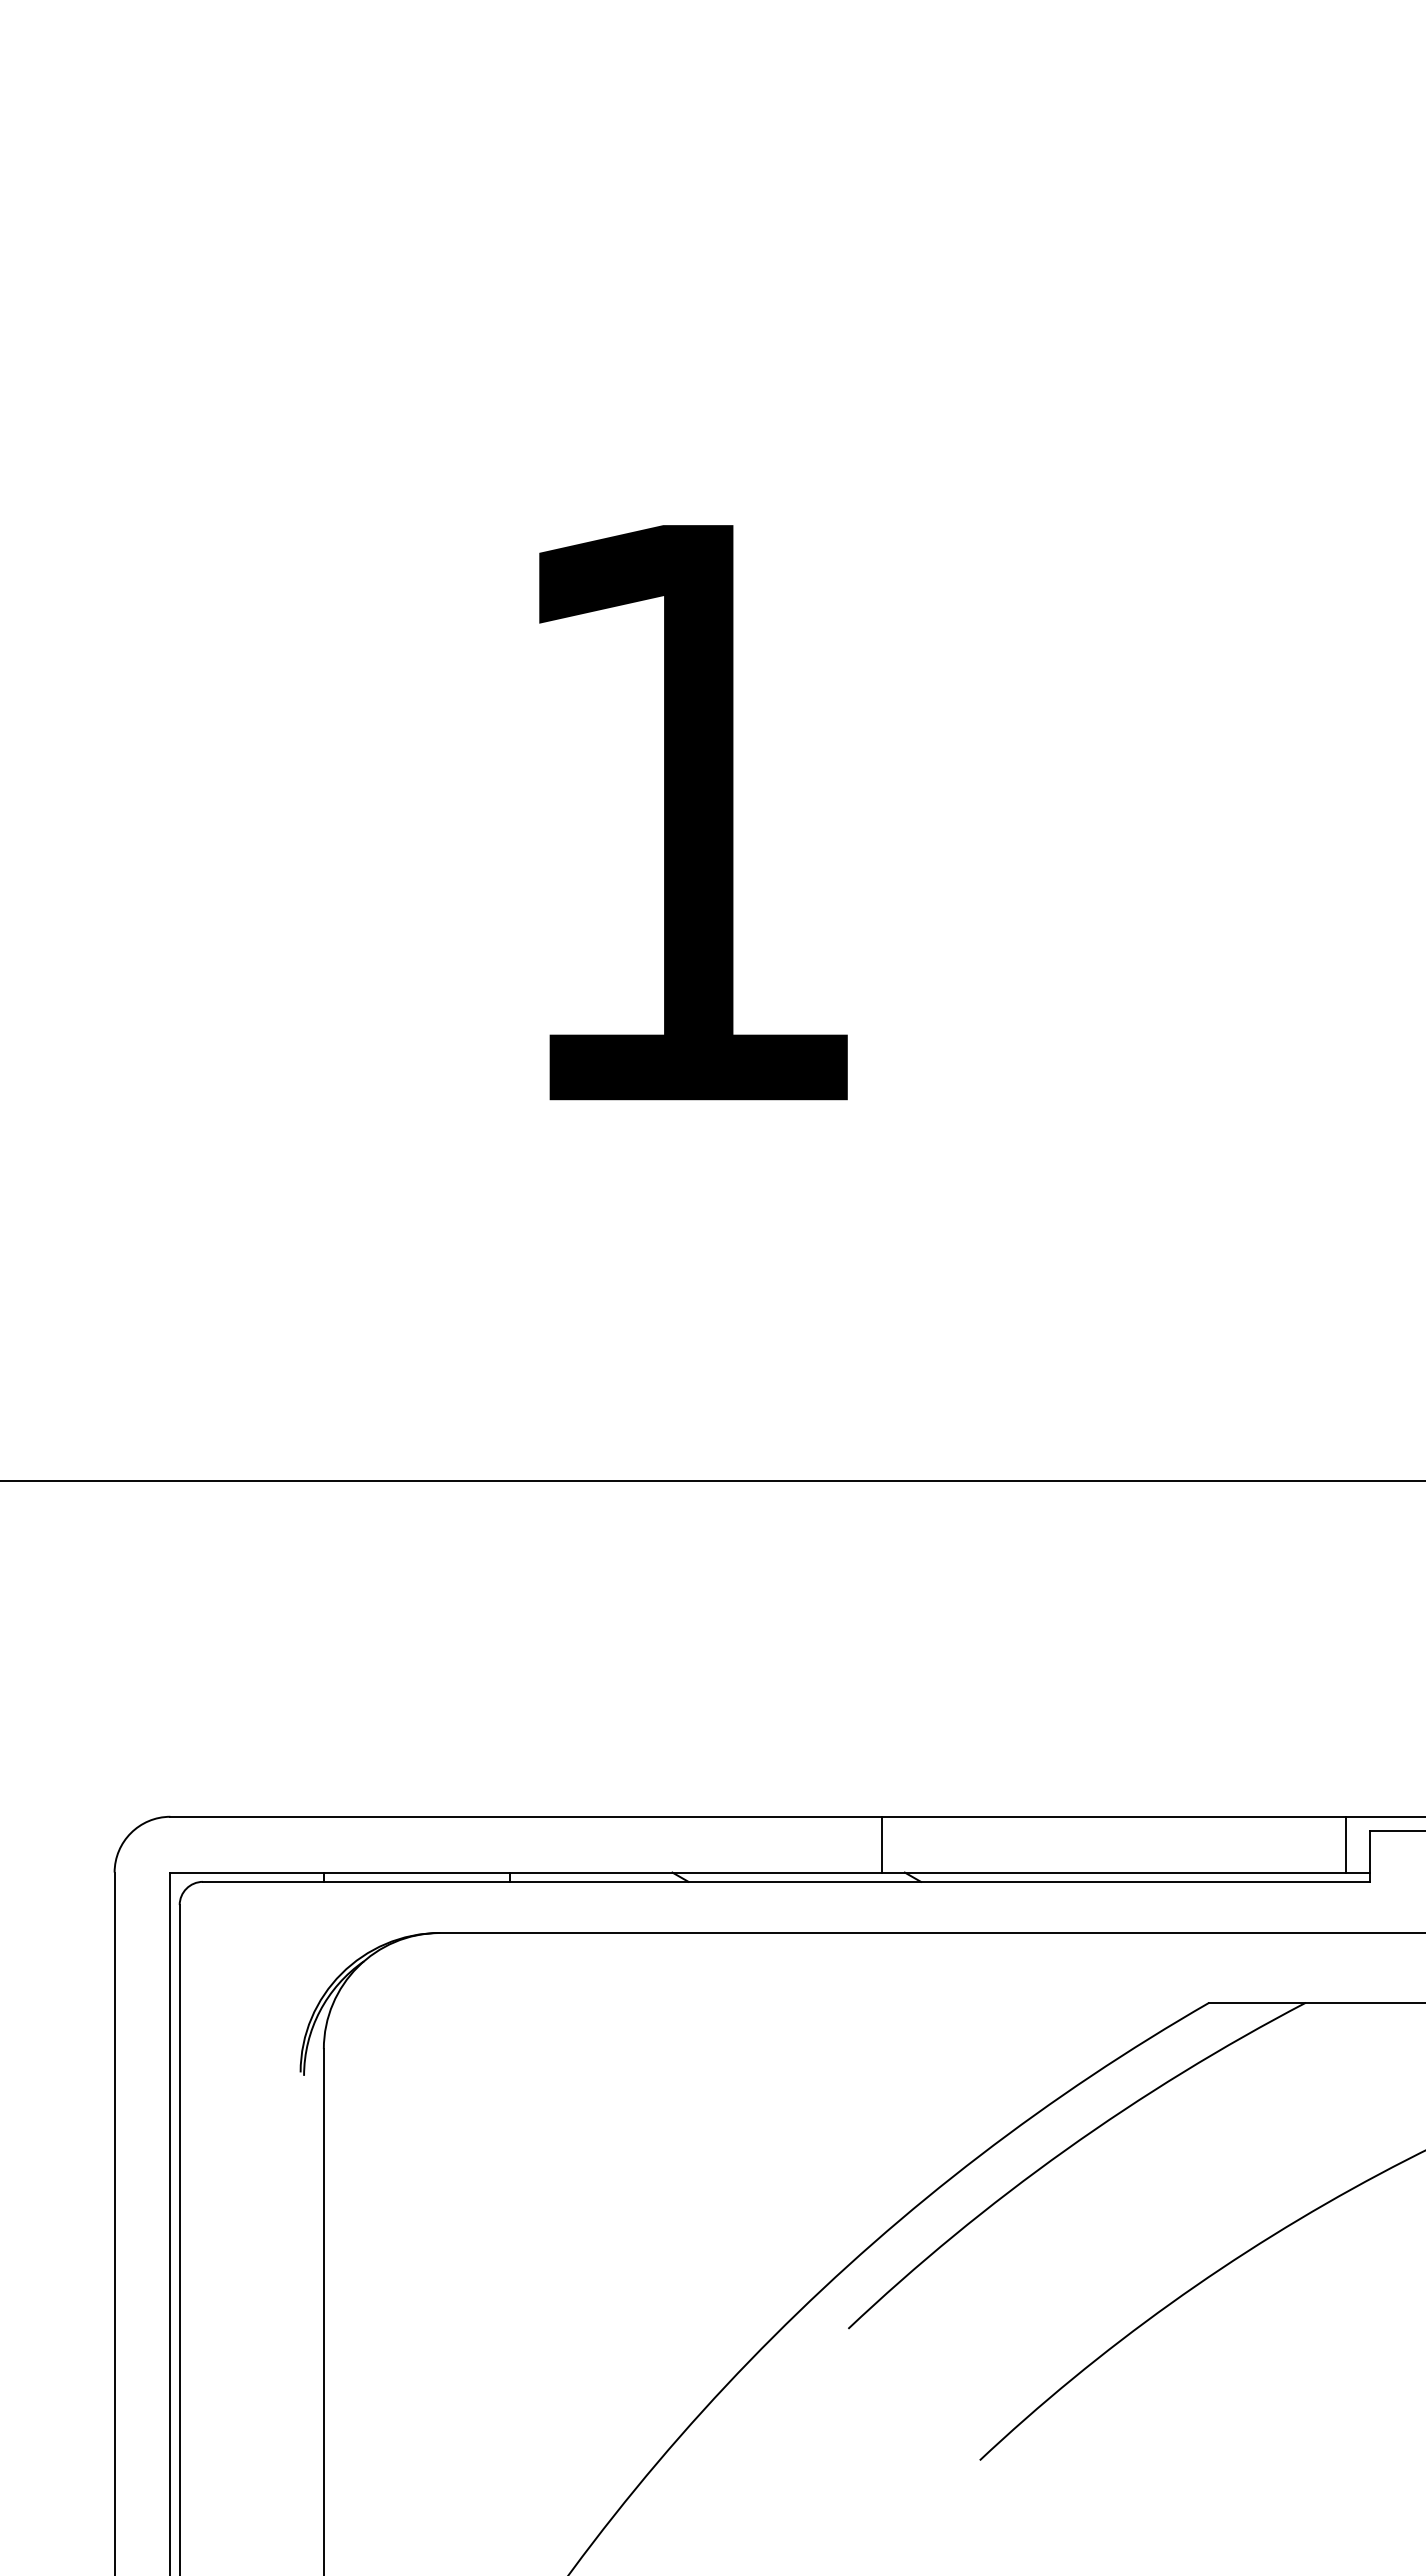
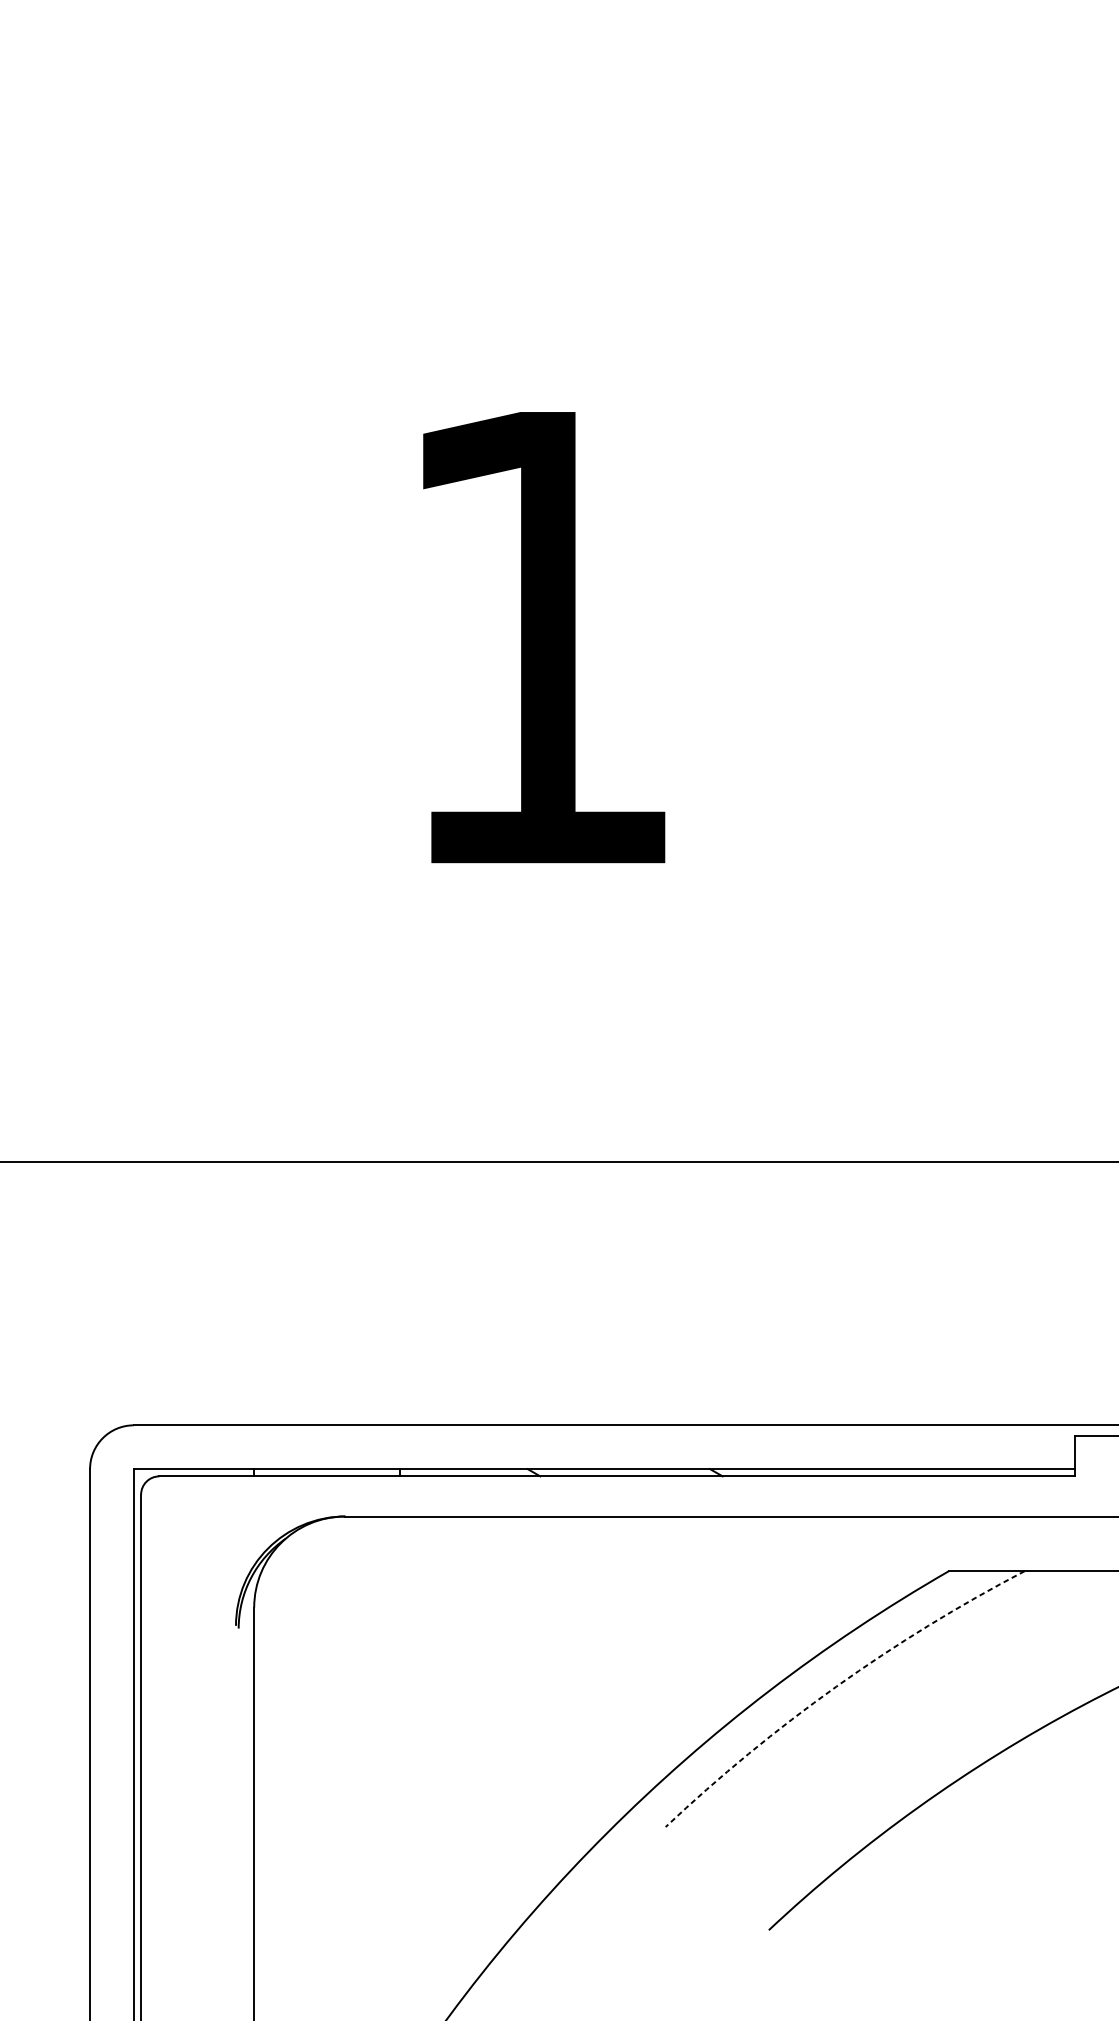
line: (881, 1844) -> (691, 1447), removed
line: (1346, 1844) -> (1056, 1447), removed
arc: (1065, 2149) -> (836, 1686), solid -> dashed

